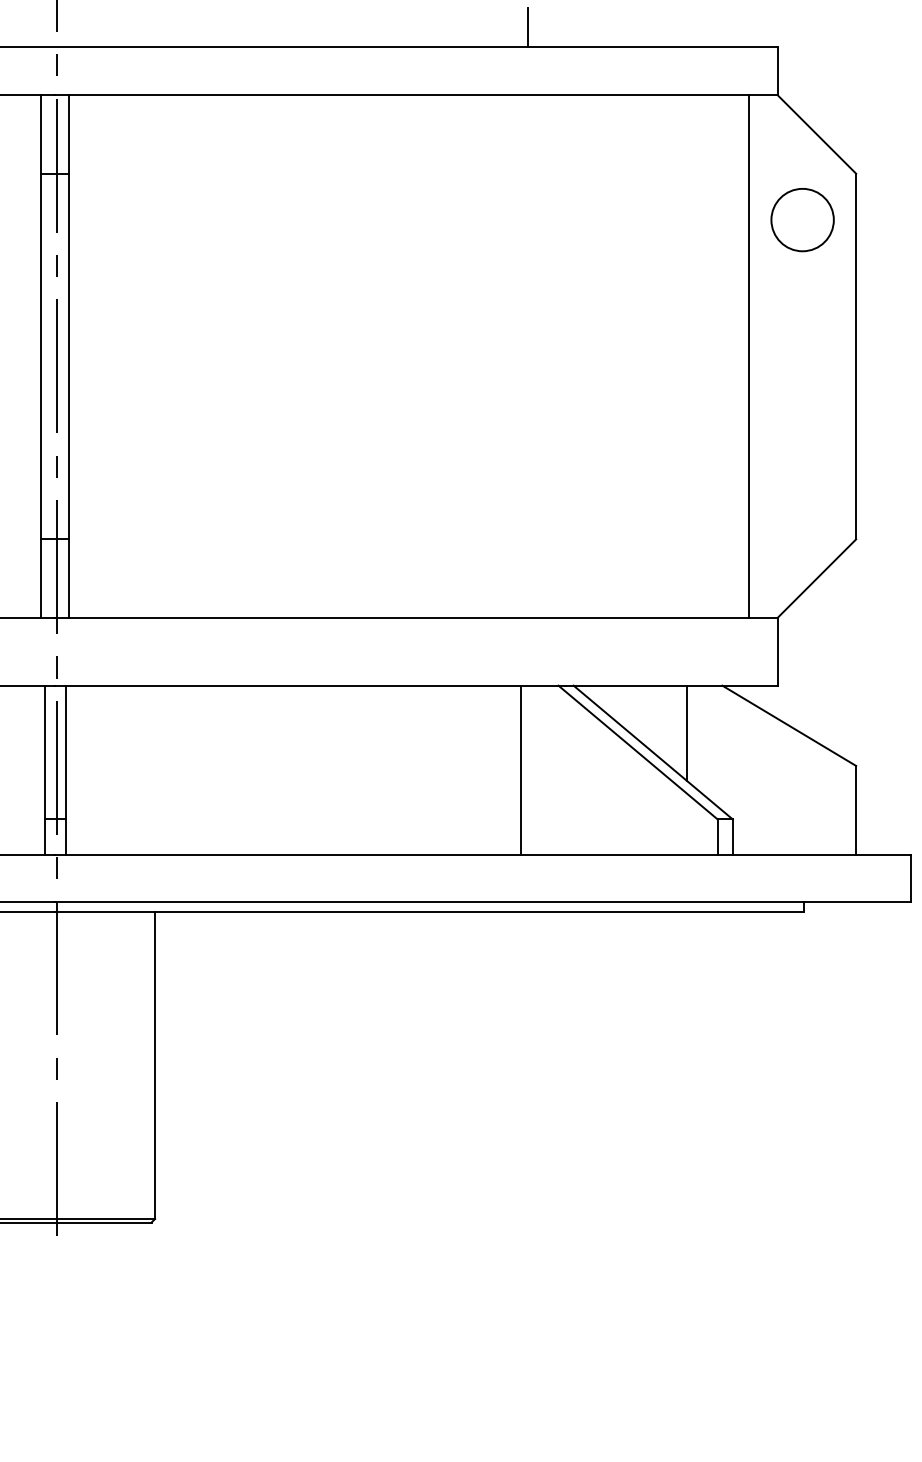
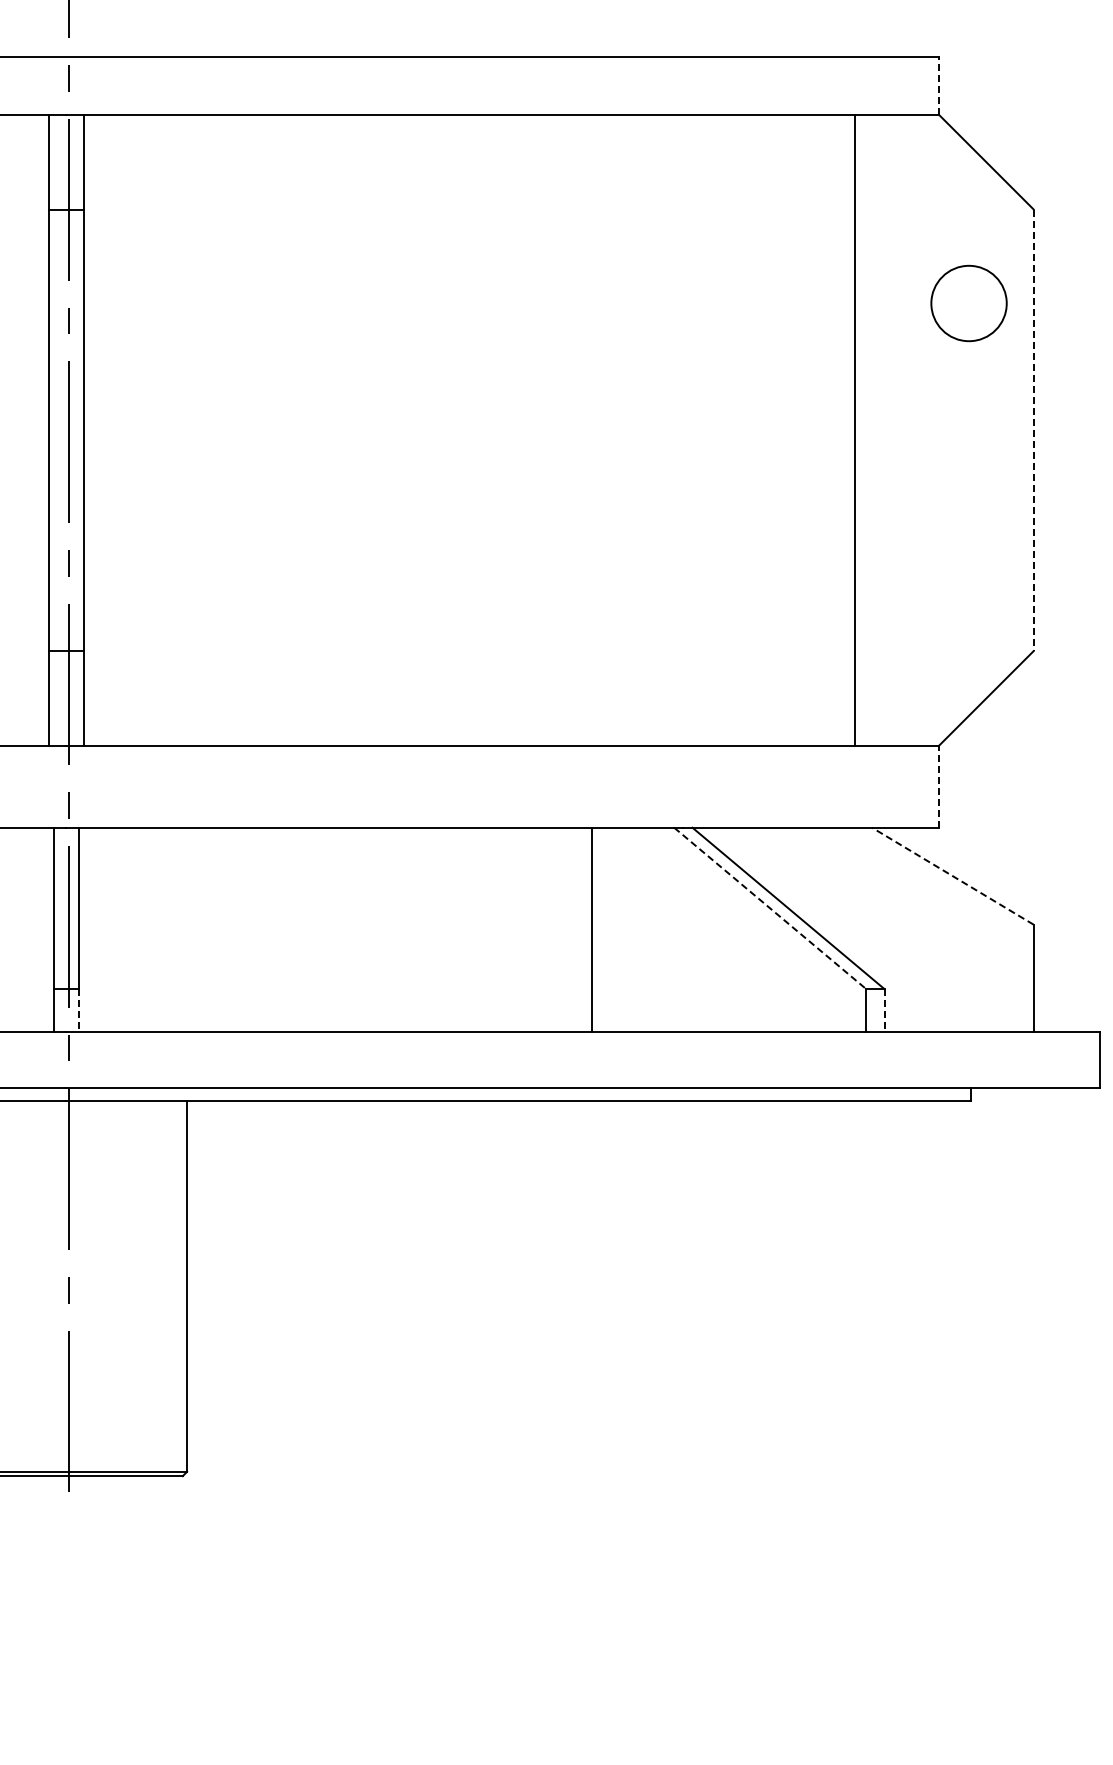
line: (528, 27) -> (637, 32), removed
line: (777, 71) -> (938, 85), solid -> dashed
circle: (802, 220) -> (968, 303), moved
line: (749, 355) -> (855, 429), moved
line: (856, 356) -> (1033, 430), solid -> dashed
line: (777, 651) -> (938, 786), solid -> dashed
line: (788, 725) -> (952, 875), solid -> dashed
line: (686, 732) -> (828, 884), removed
line: (638, 752) -> (770, 908), solid -> dashed
line: (520, 769) -> (592, 929), moved
line: (65, 836) -> (79, 1010), solid -> dashed
line: (732, 836) -> (884, 1010), solid -> dashed

